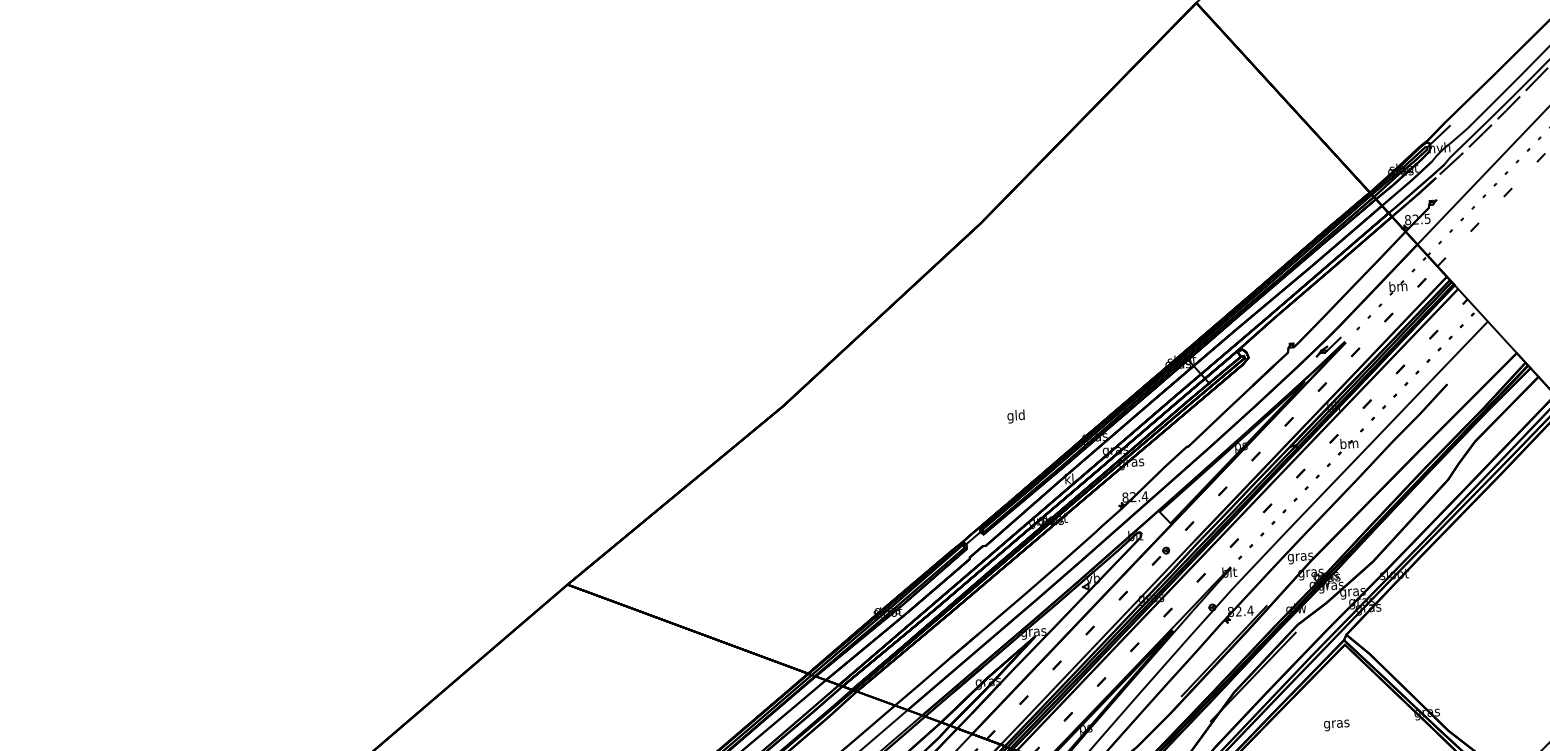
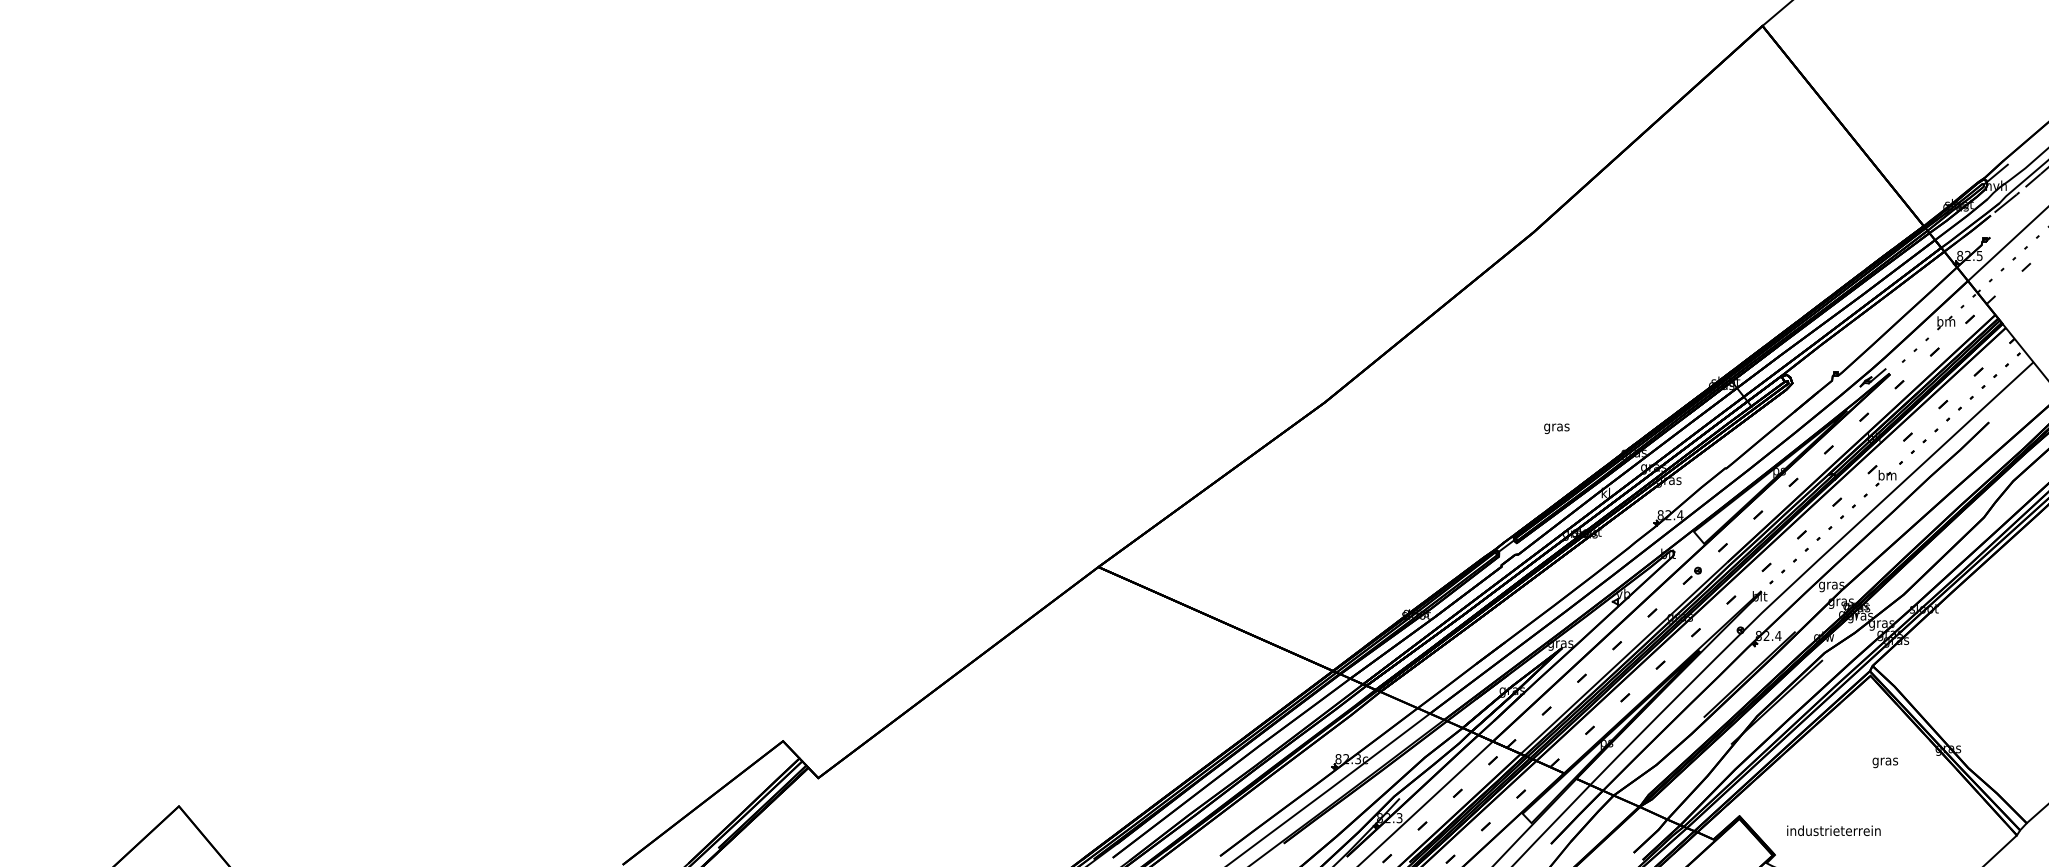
text: (1015, 416) -> (1556, 427), gld -> gras
text: (1336, 725) -> (1885, 762), moved

